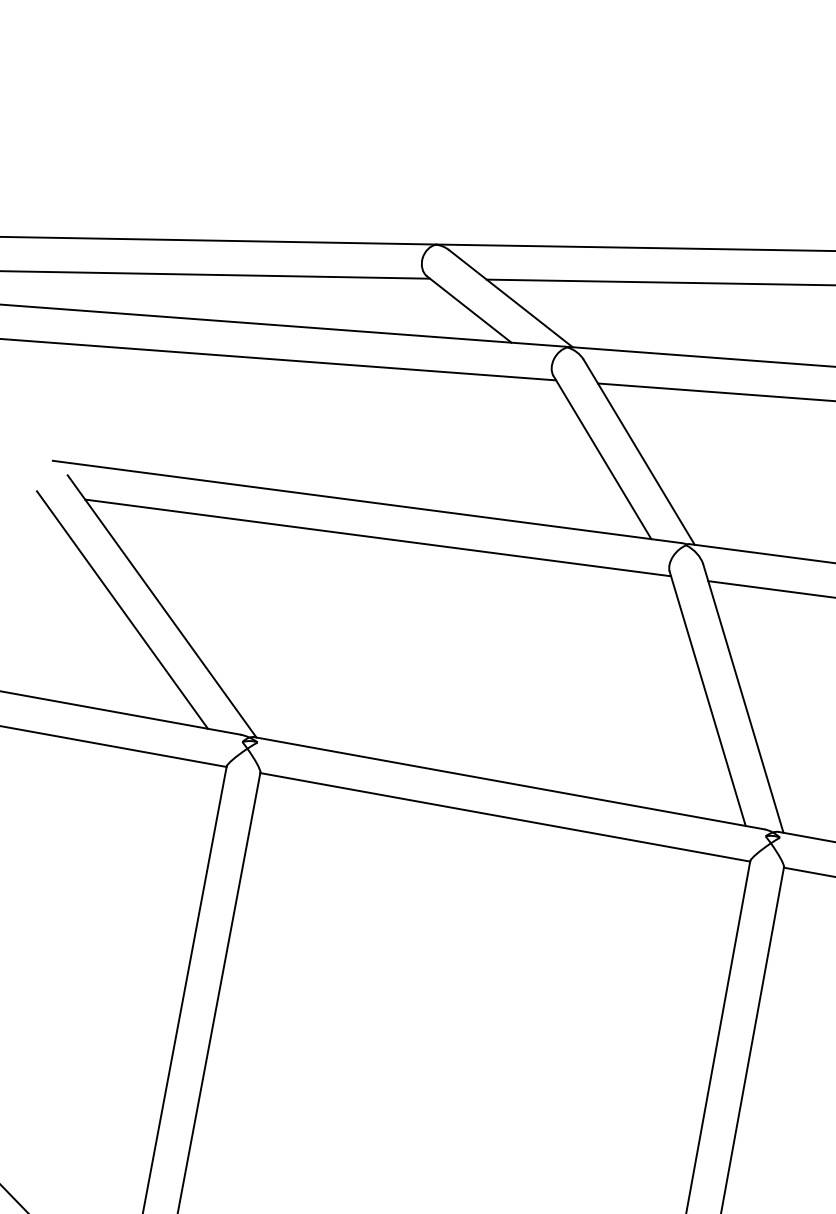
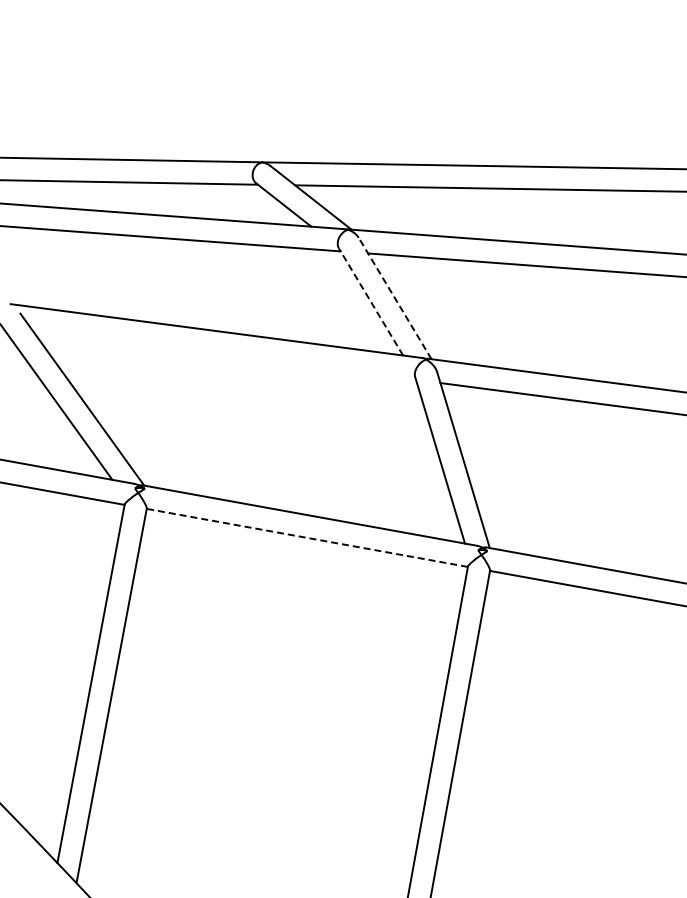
line: (639, 452) -> (395, 298), solid -> dashed
line: (601, 456) -> (370, 301), solid -> dashed
line: (377, 537) -> (223, 354), removed
line: (504, 816) -> (306, 537), solid -> dashed

